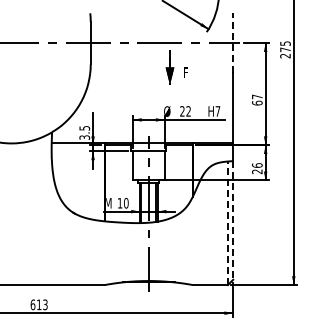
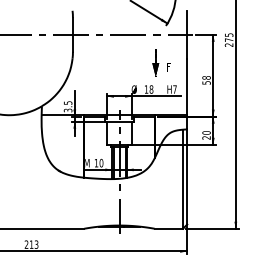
line: (233, 43) -> (187, 35), dashed -> solid
part: (176, 67) -> (160, 63), moved
text: (257, 99) -> (206, 79), 67 -> 58
text: (185, 111) -> (148, 89), 22 -> 18
text: (257, 165) -> (206, 132), 26 -> 20
line: (233, 220) -> (187, 177), dashed -> solid
line: (227, 223) -> (182, 179), dashed -> solid
text: (32, 304) -> (26, 244), 613 -> 213

